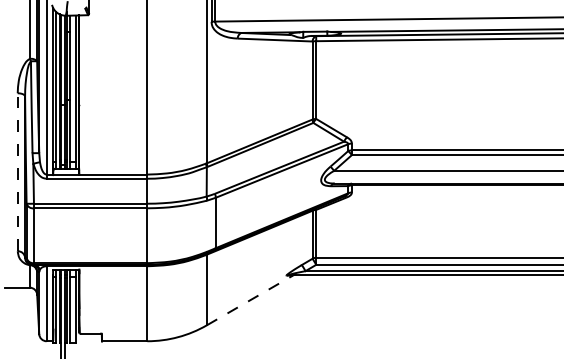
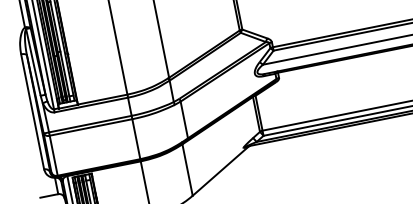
line: (17, 172) -> (32, 112), dashed -> solid
line: (249, 300) -> (220, 171), dashed -> solid

